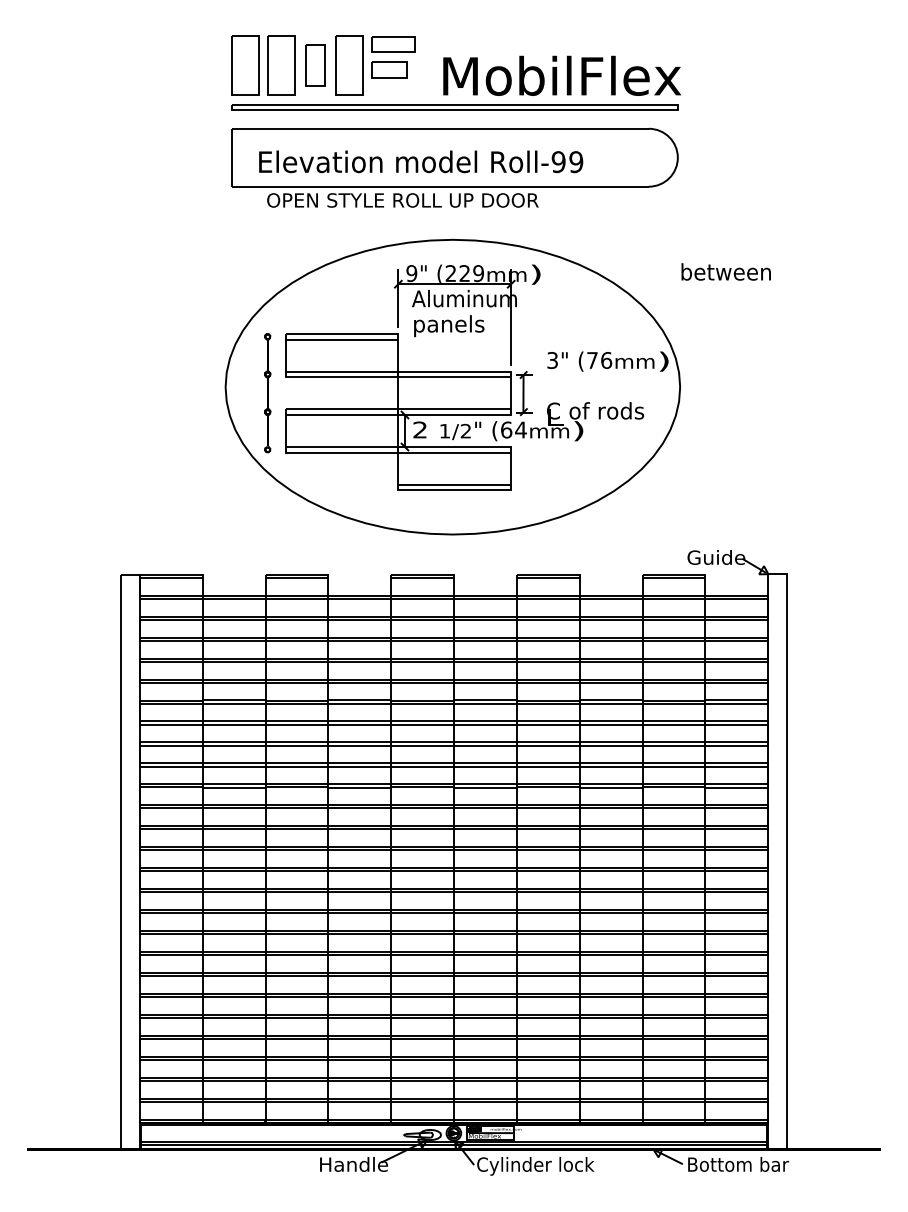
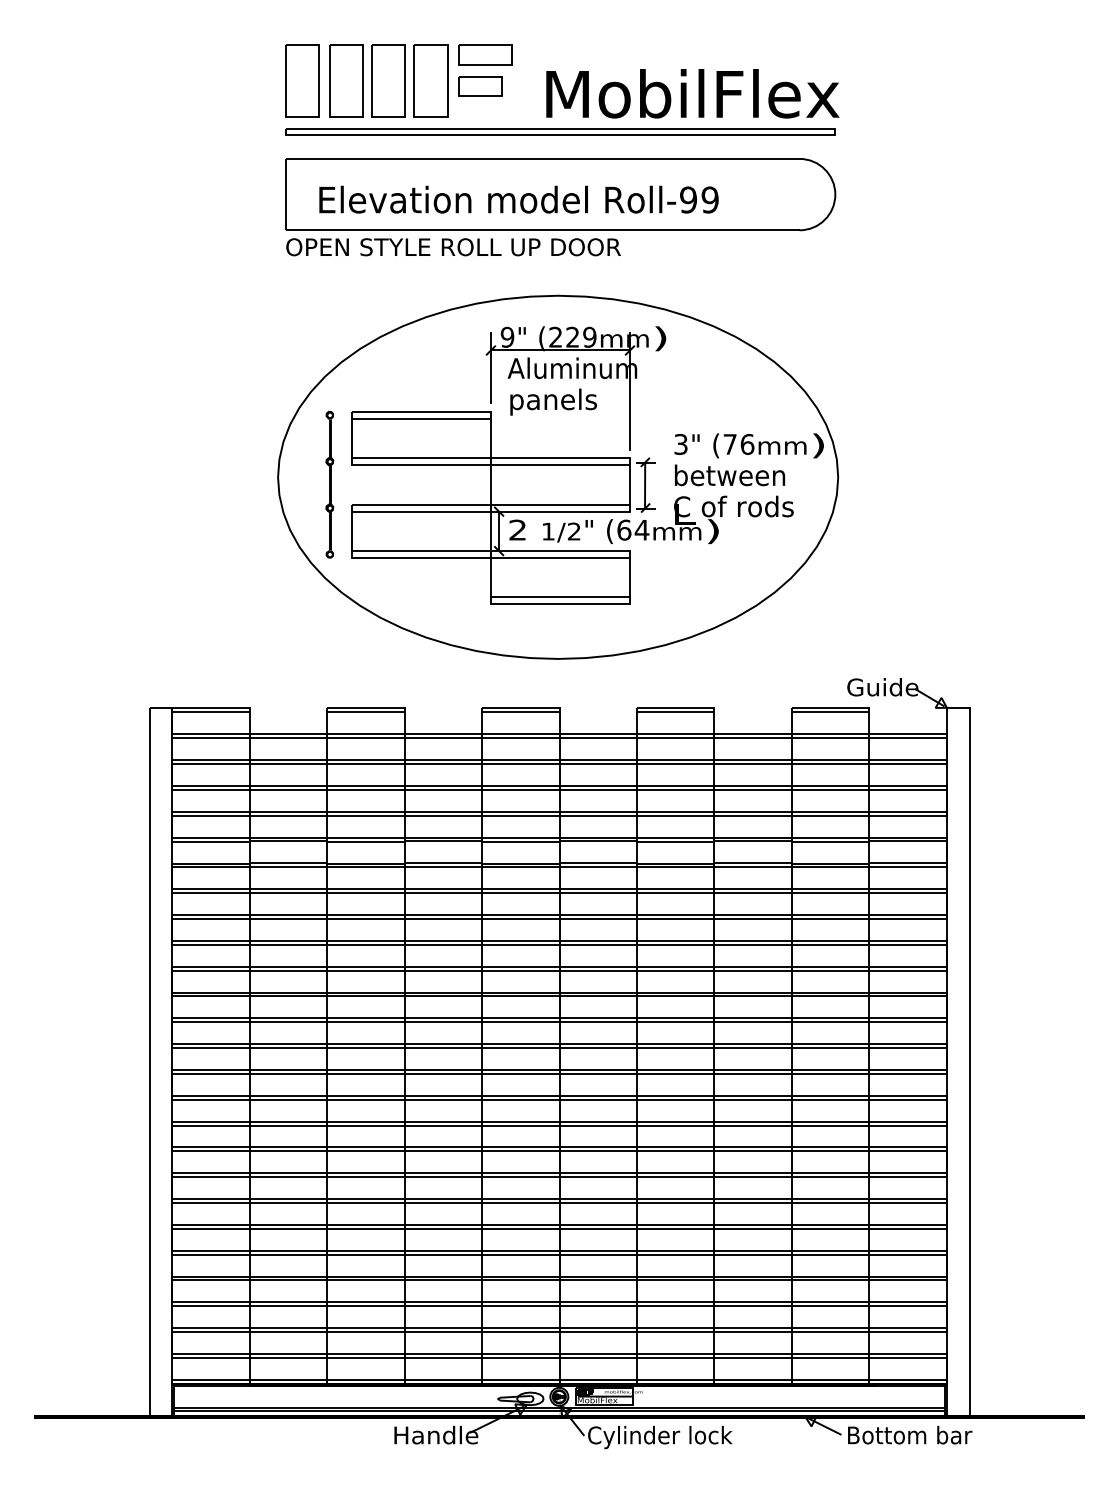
part: (315, 65) -> (388, 80), size x1.43
text: (402, 200) -> (453, 247), moved
text: (726, 272) -> (730, 475), moved

